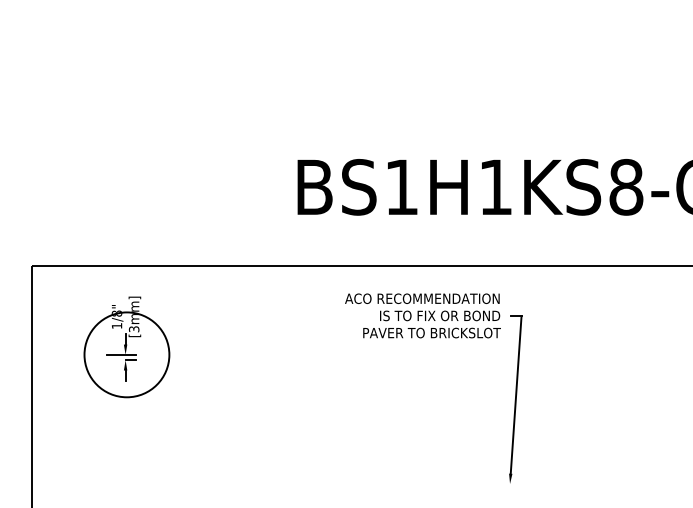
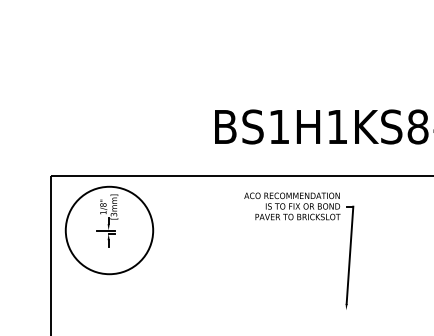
circle: (126, 354) -> (109, 230), size x1.67

